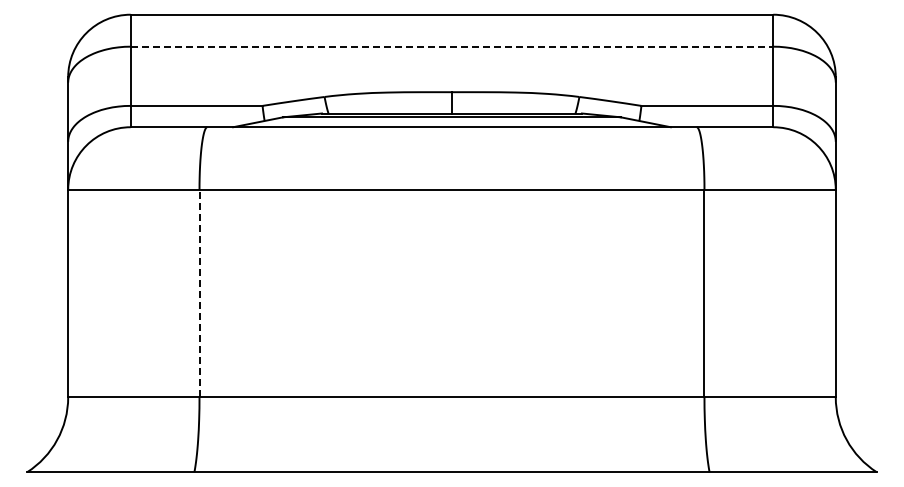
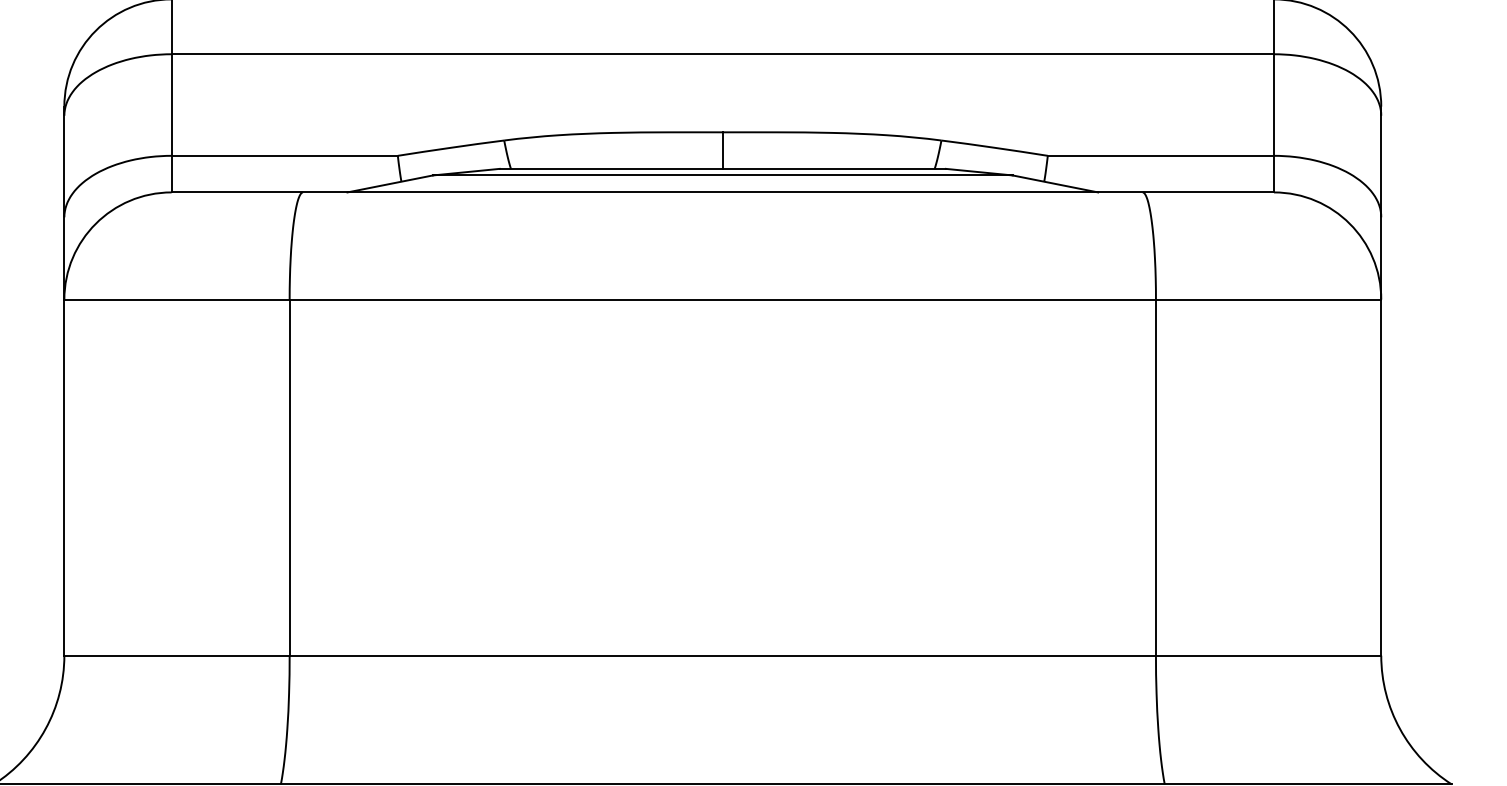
line: (452, 46) -> (723, 53), dashed -> solid
line: (199, 293) -> (289, 477), dashed -> solid

